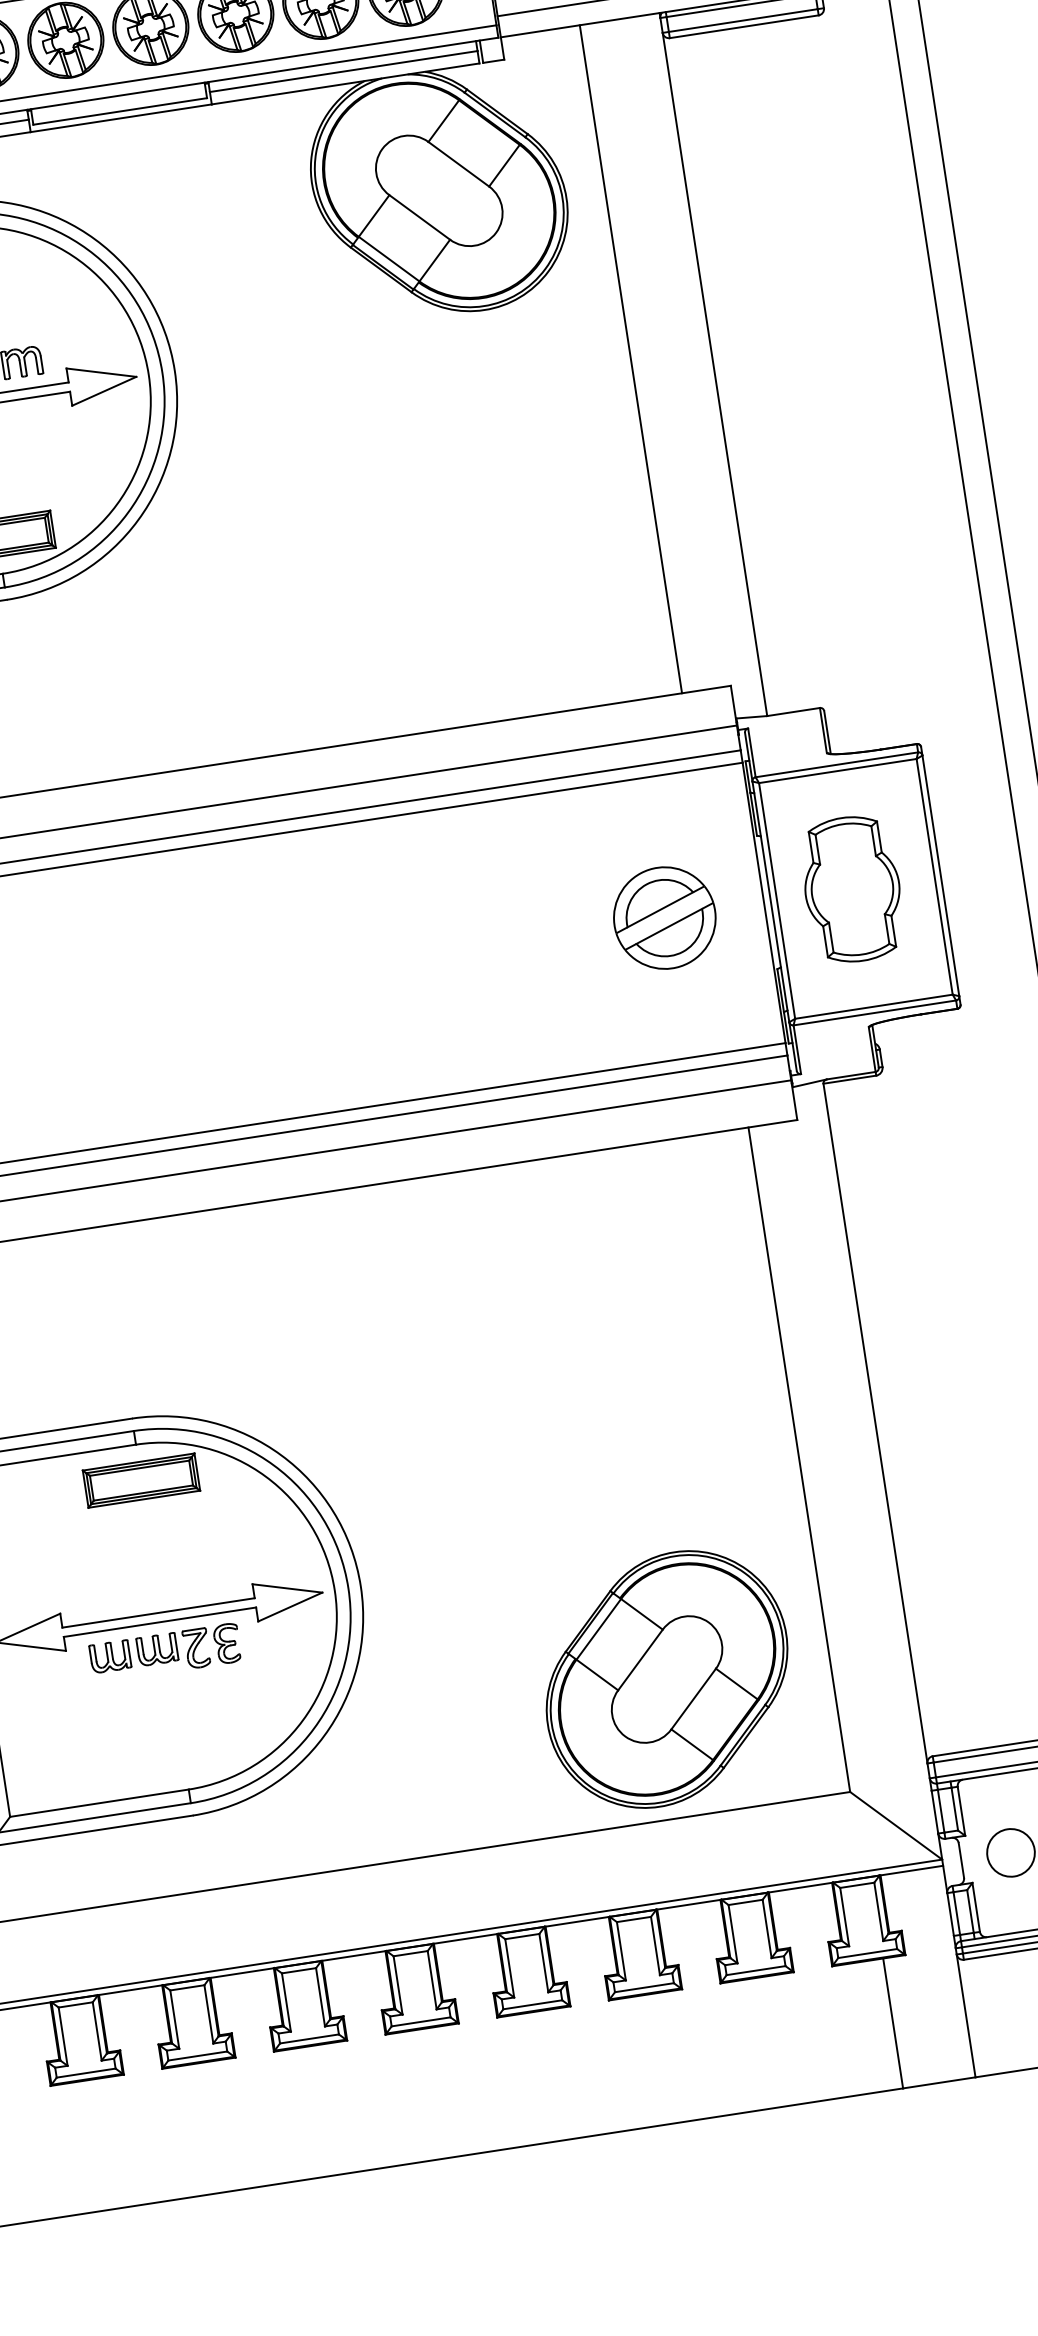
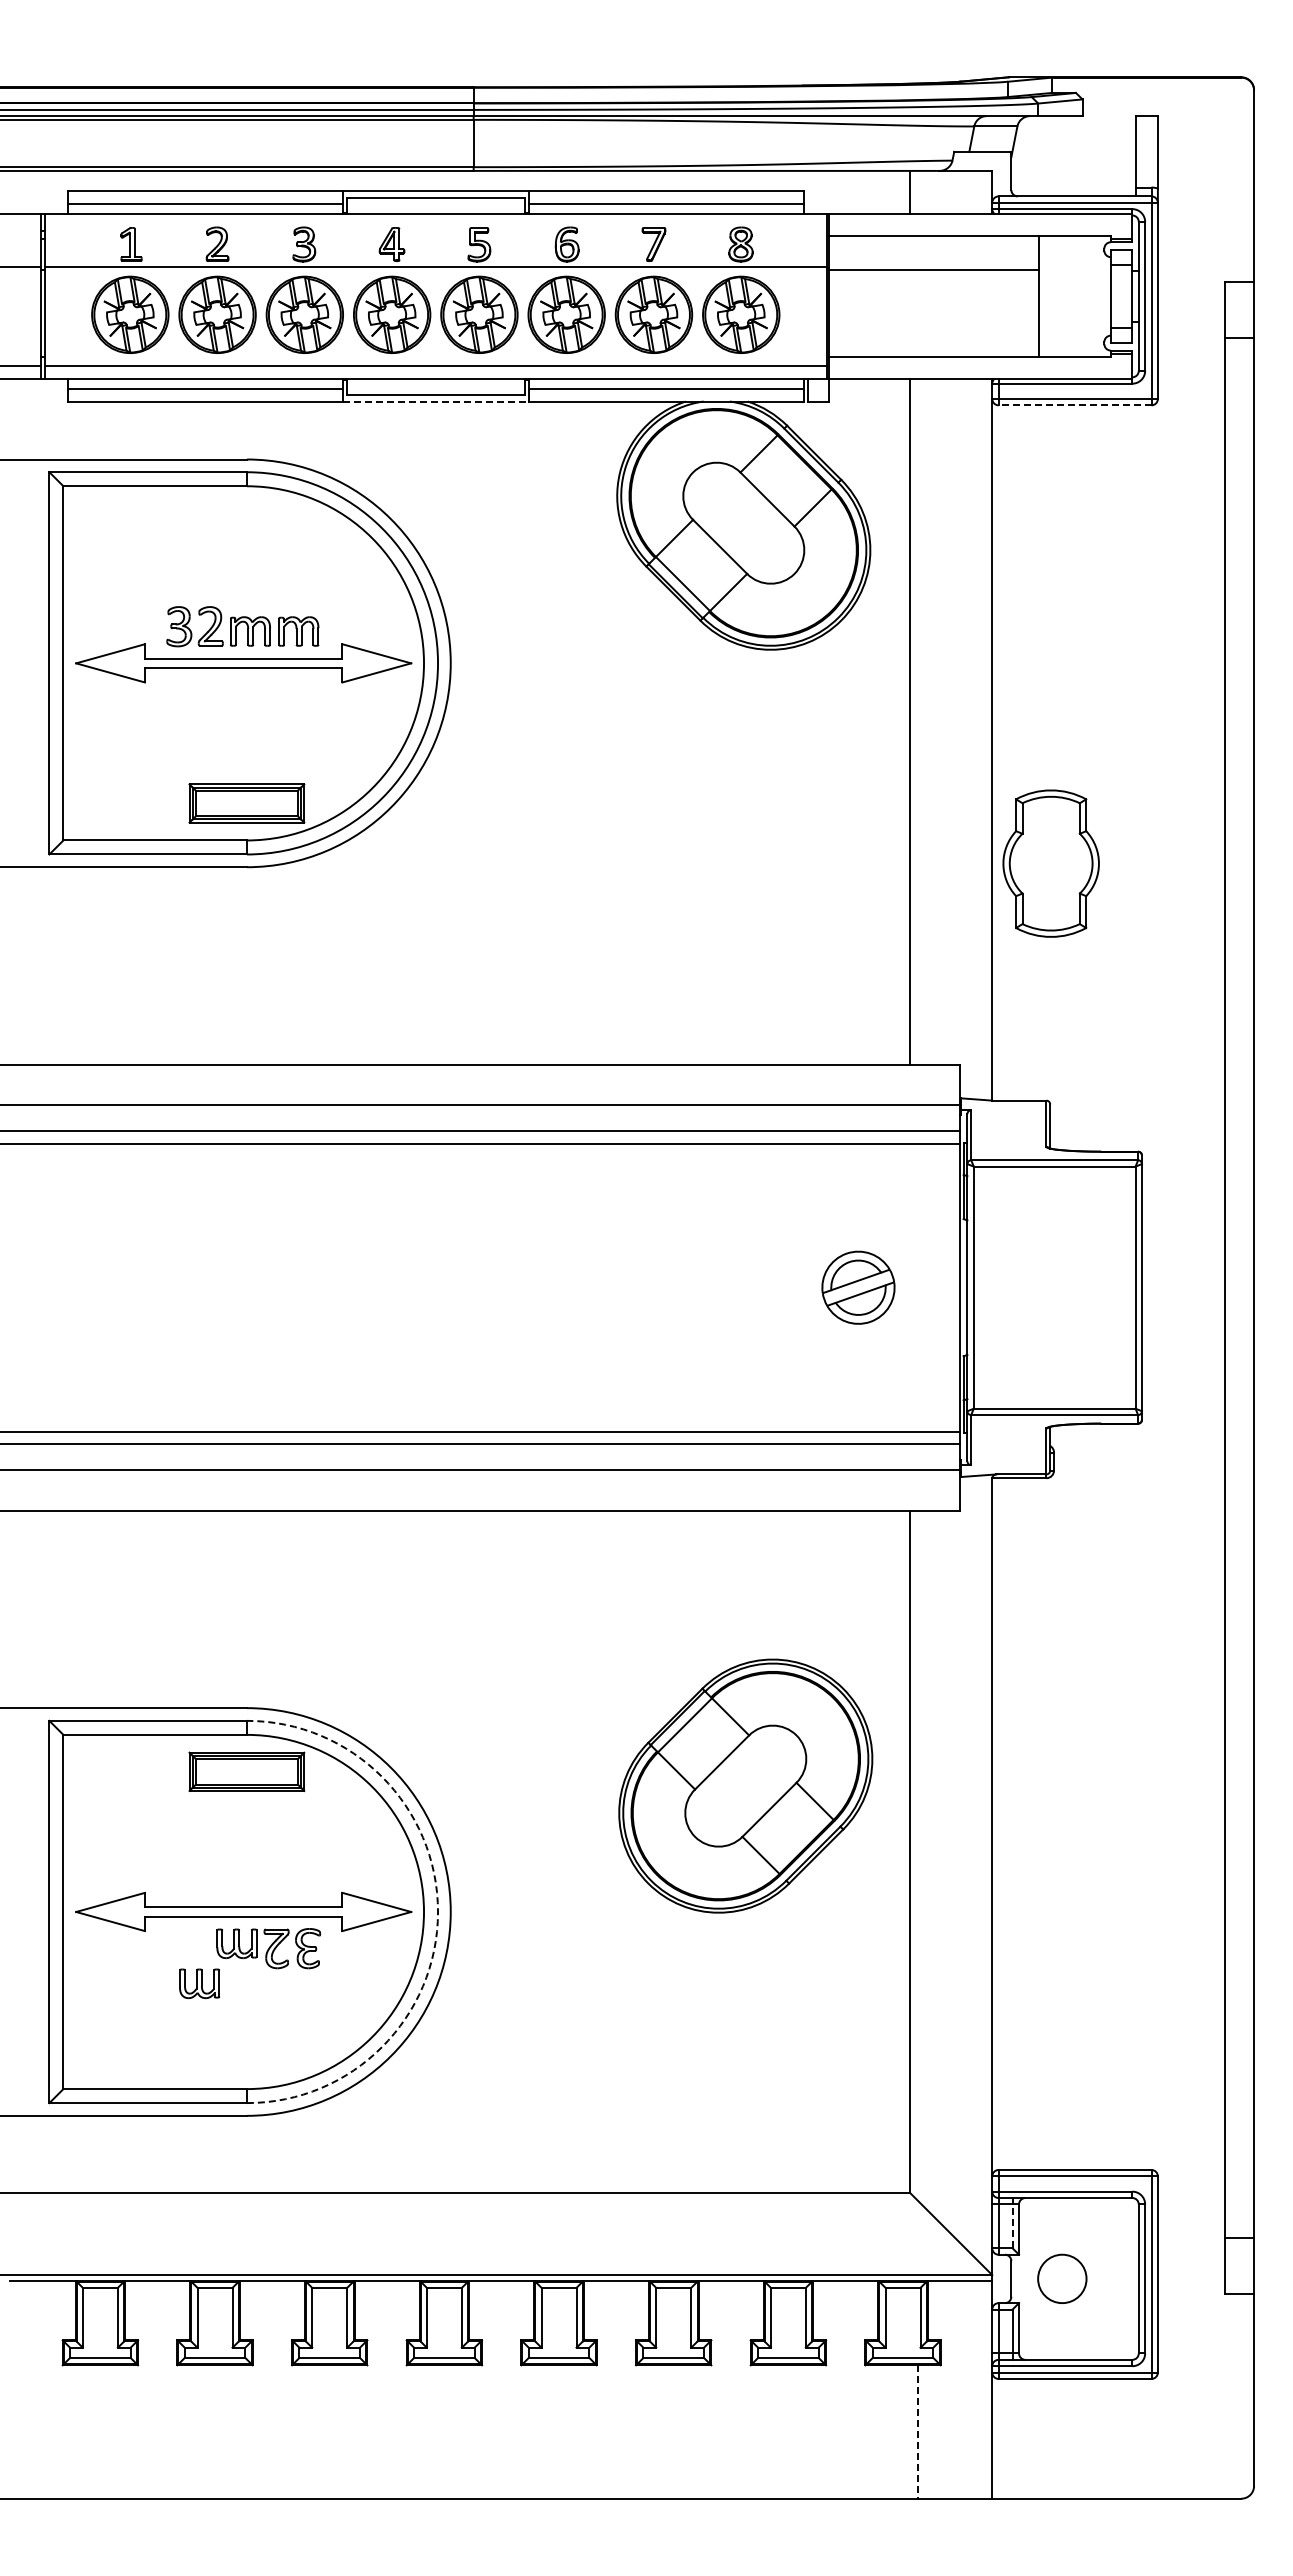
line: (743, 26) -> (1074, 405), solid -> dashed
line: (121, 118) -> (436, 401), solid -> dashed
part: (851, 889) -> (1050, 863), moved
part: (664, 917) -> (858, 1287), size x0.7
arc: (348, 1588) -> (438, 1911), solid -> dashed
part: (110, 1656) -> (199, 1983), moved
part: (666, 1678) -> (745, 1785), moved
line: (954, 1809) -> (1012, 2226), solid -> dashed
line: (892, 2023) -> (917, 2432), solid -> dashed

